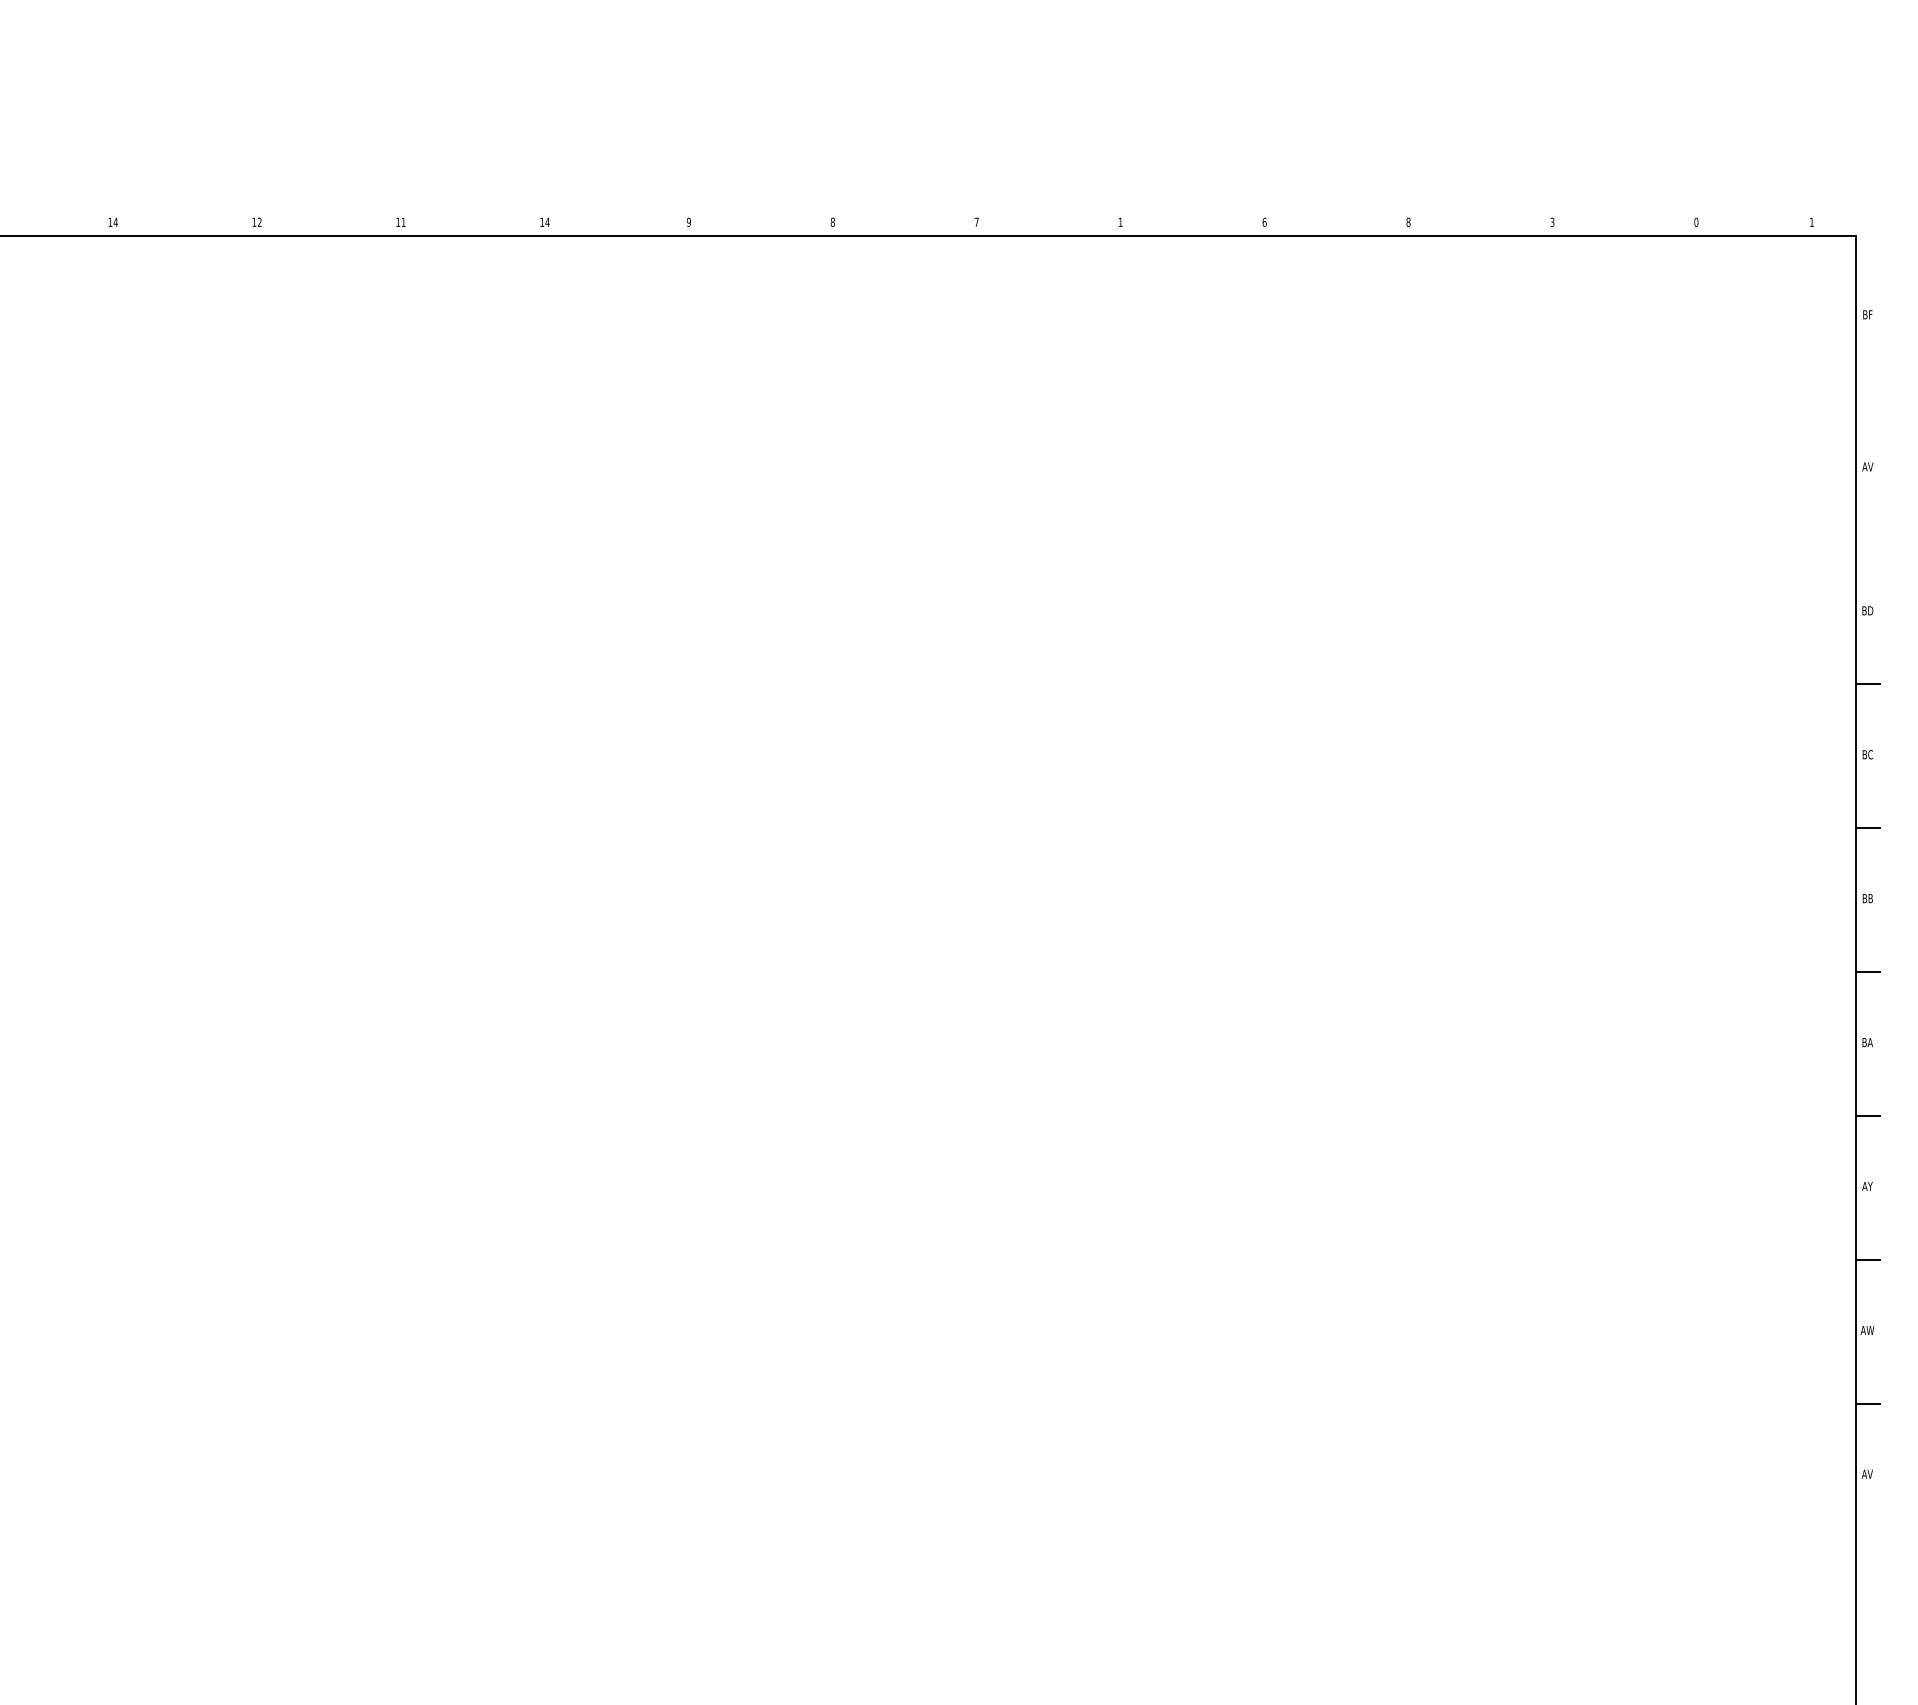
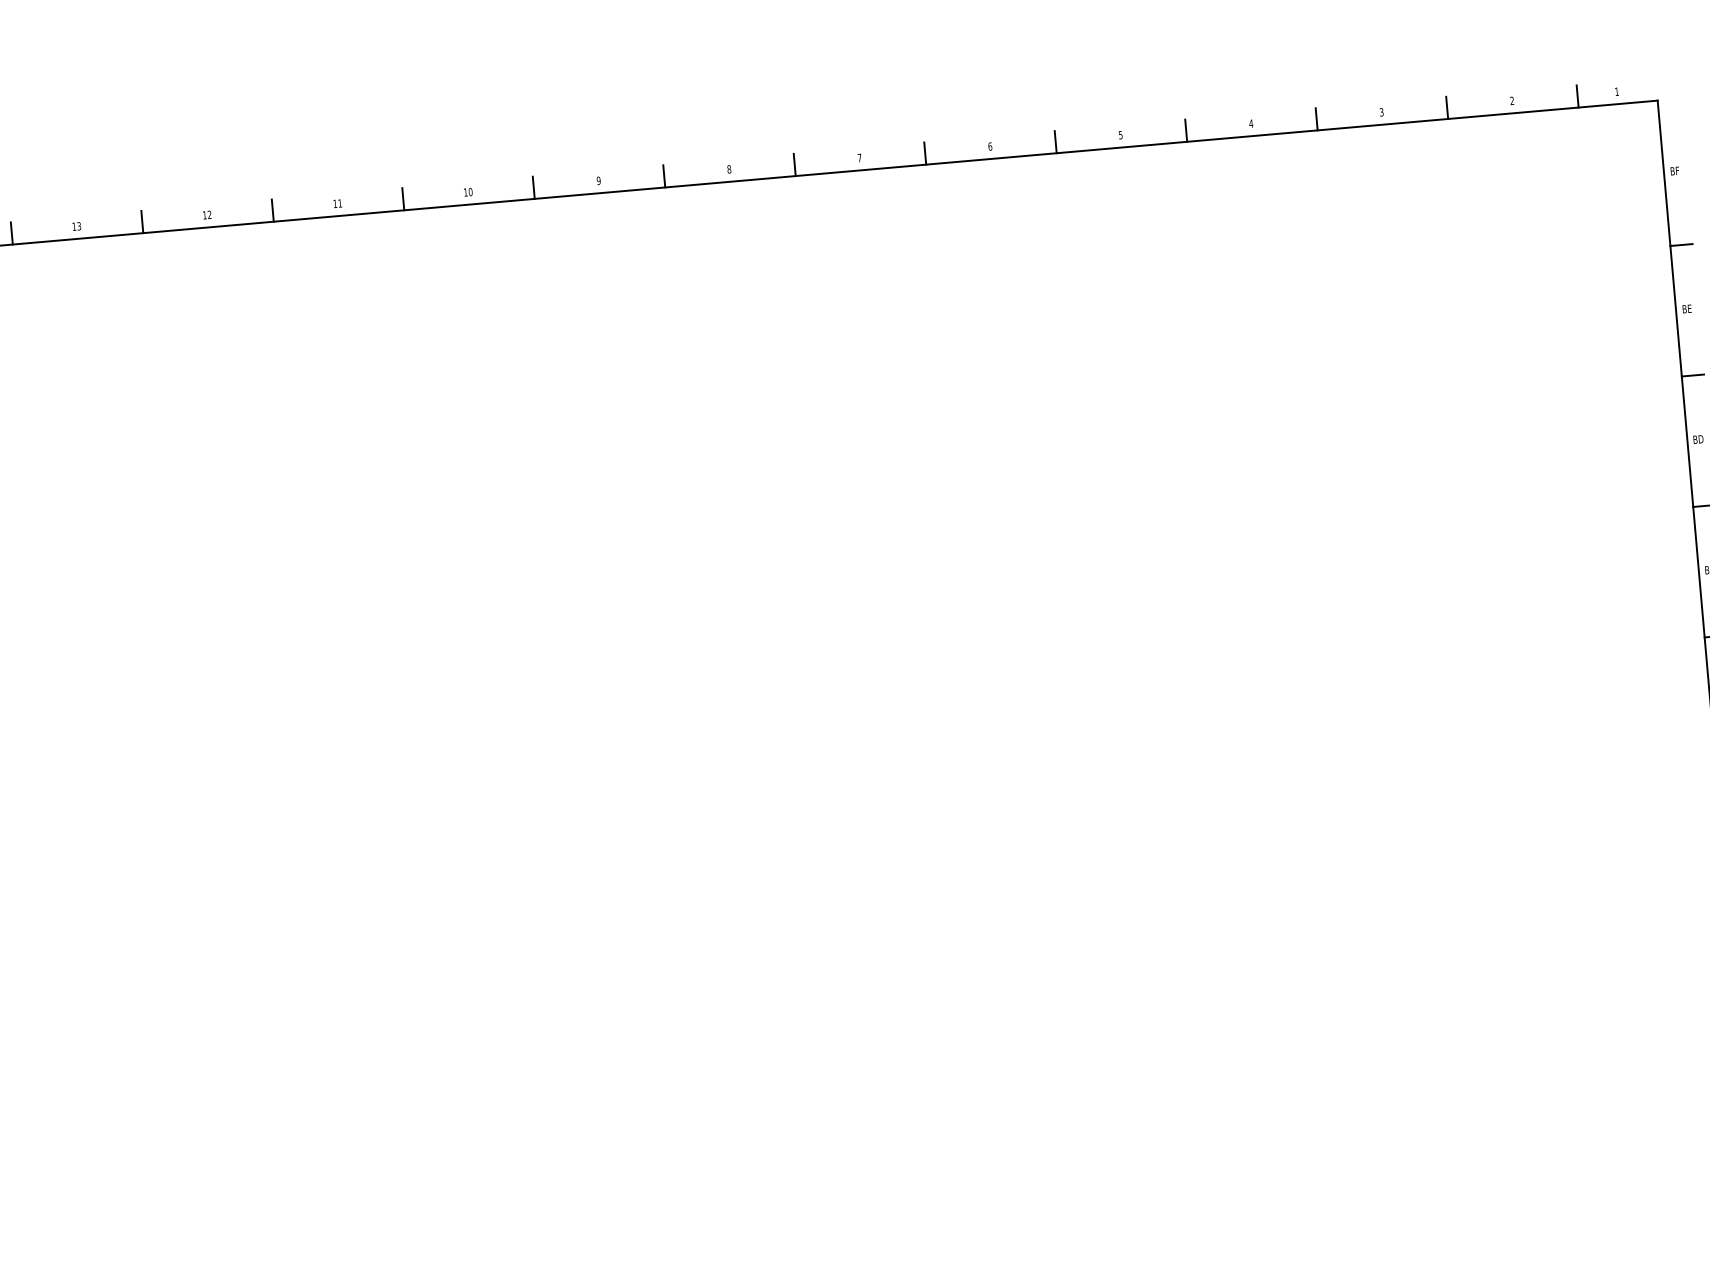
text: (115, 221) -> (78, 225), 14 -> 13
text: (547, 221) -> (470, 191), 14 -> 10
text: (1120, 221) -> (990, 145), 1 -> 6
text: (1264, 221) -> (1120, 134), 6 -> 5
text: (1408, 221) -> (1251, 122), 8 -> 4
text: (1696, 221) -> (1512, 100), 0 -> 2
line: (41, 223) -> (11, 233), added
line: (185, 223) -> (142, 221), added
line: (329, 223) -> (273, 210), added
line: (473, 223) -> (403, 198), added
line: (617, 223) -> (534, 187), added
line: (761, 223) -> (664, 176), added
line: (904, 223) -> (794, 164), added
line: (1048, 223) -> (924, 153), added
line: (1192, 223) -> (1055, 141), added
line: (1336, 223) -> (1186, 130), added
line: (1480, 223) -> (1316, 119), added
line: (1624, 223) -> (1447, 107), added
line: (1768, 223) -> (1577, 96), added
line: (1867, 396) -> (1681, 245), added
text: (1867, 466) -> (1686, 308), AV -> BE
line: (1867, 540) -> (1692, 375), added

